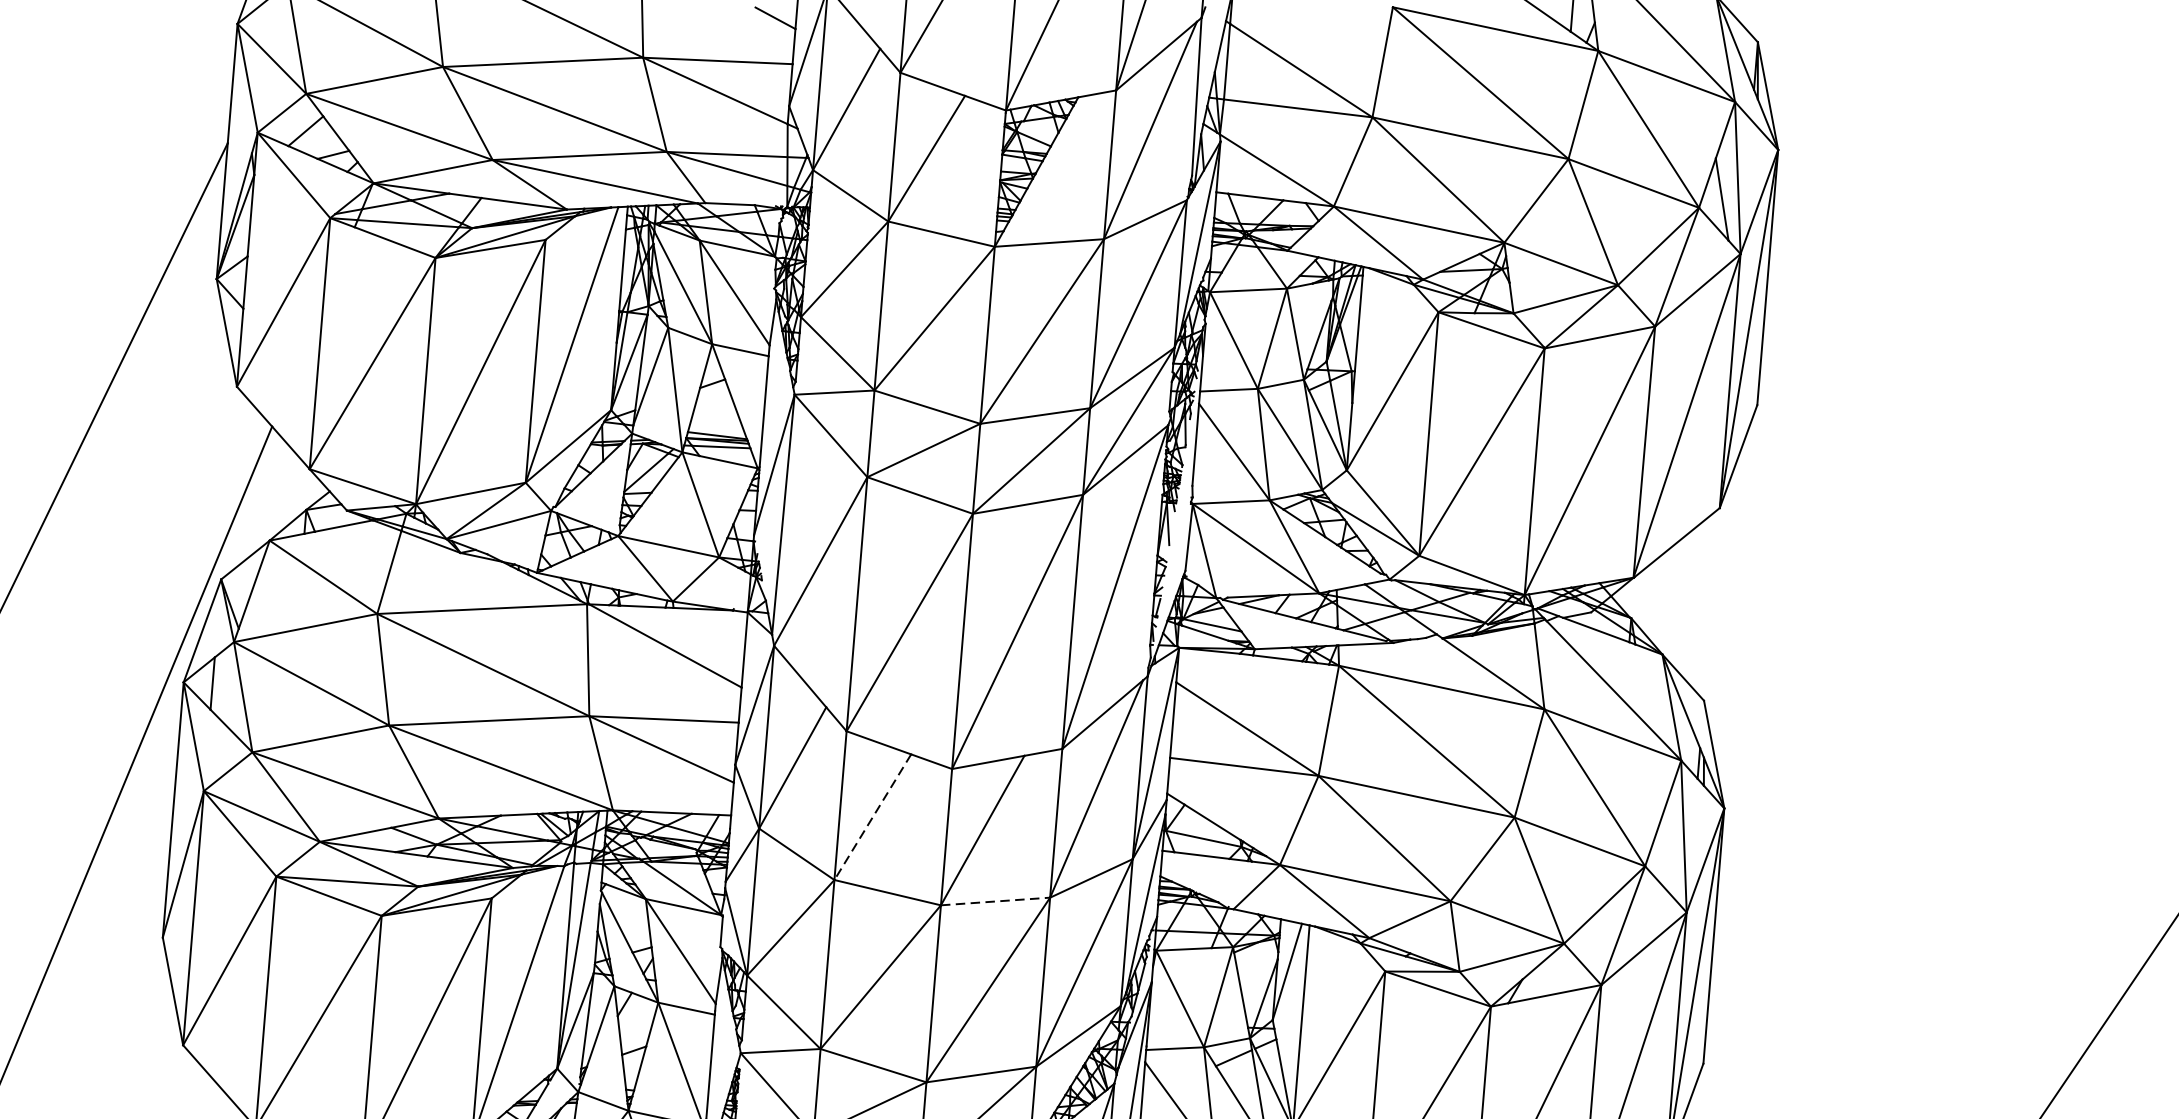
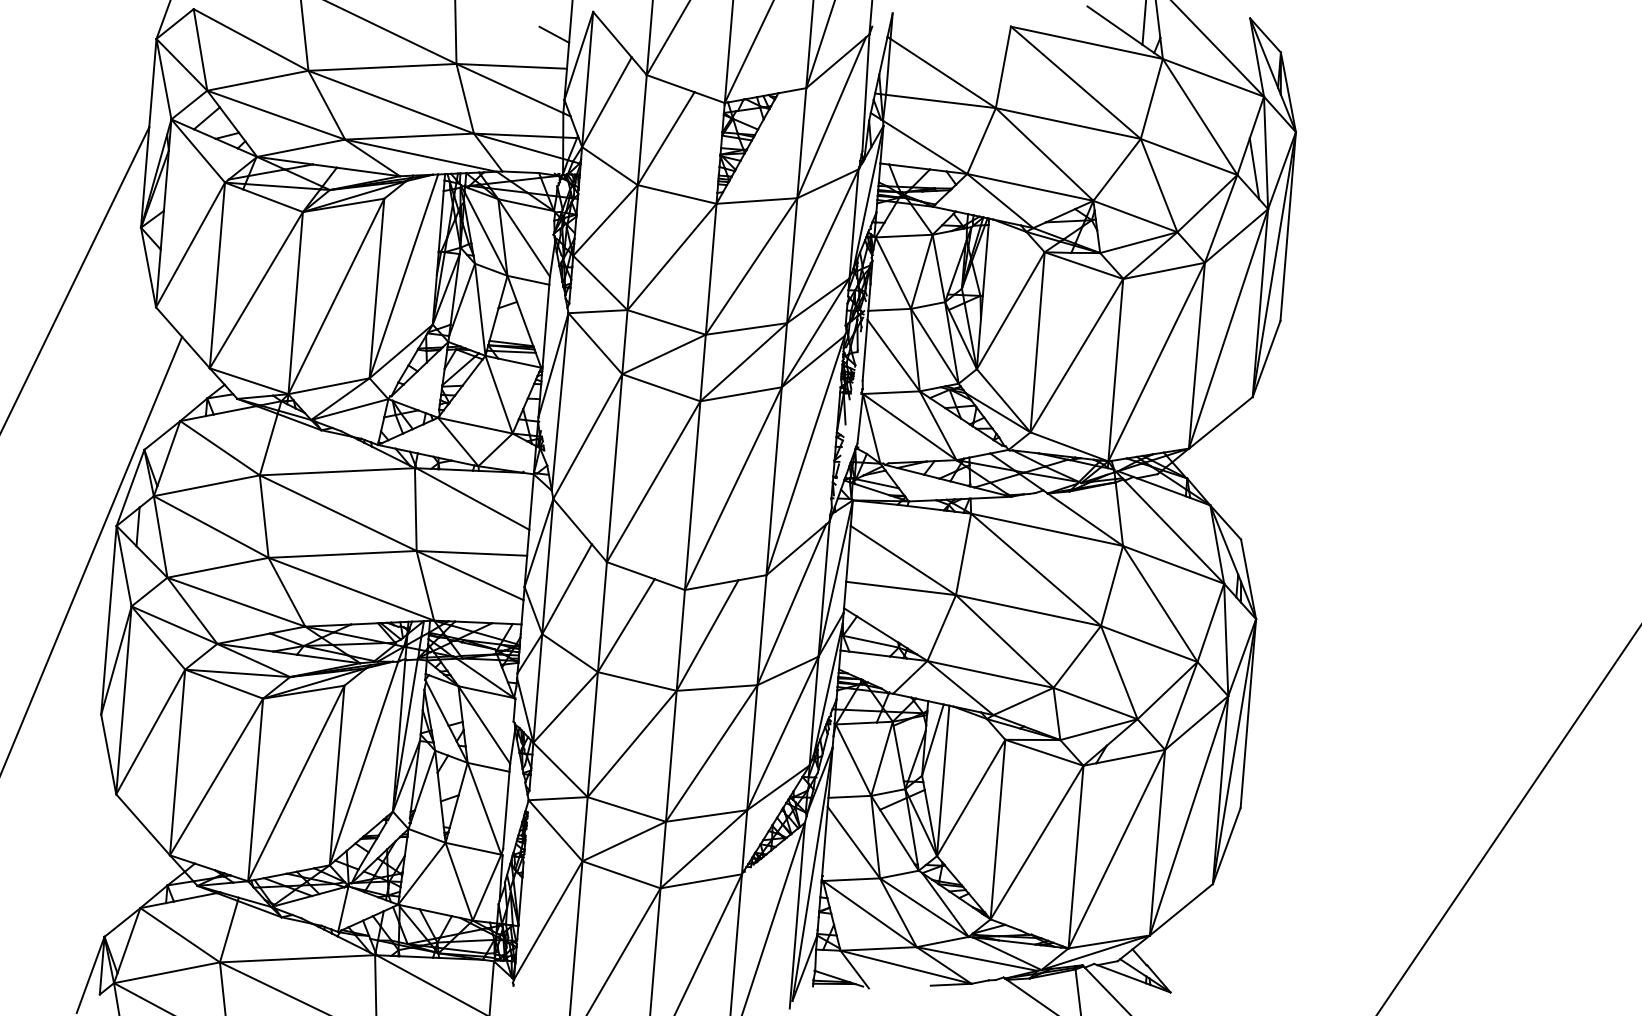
line: (873, 818) -> (626, 626), dashed -> solid
line: (996, 900) -> (717, 687), dashed -> solid

